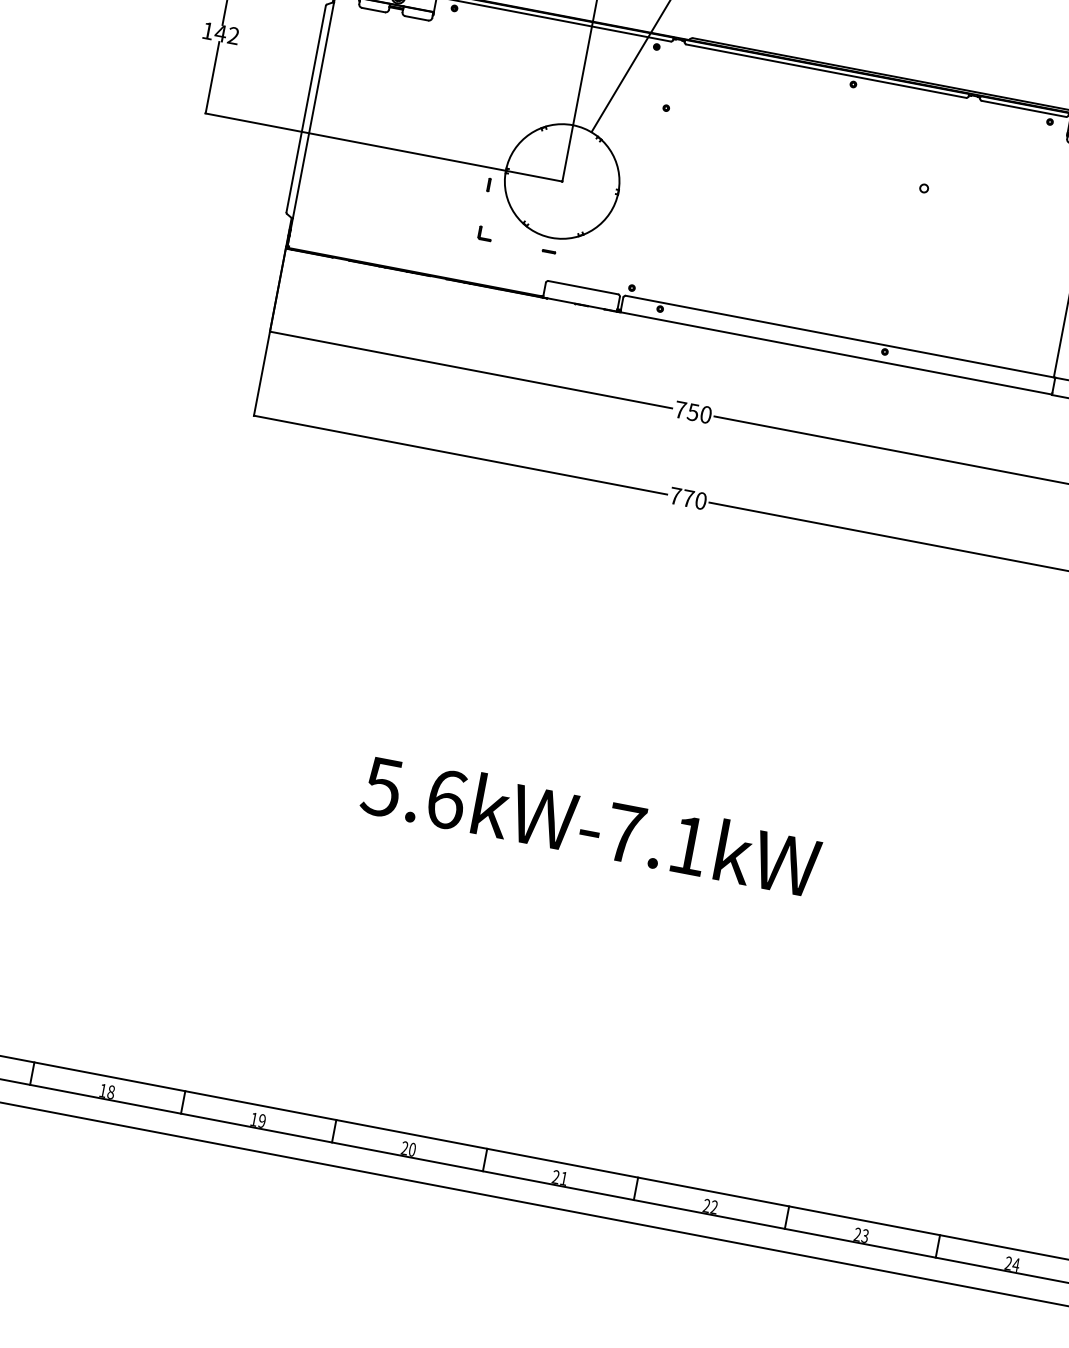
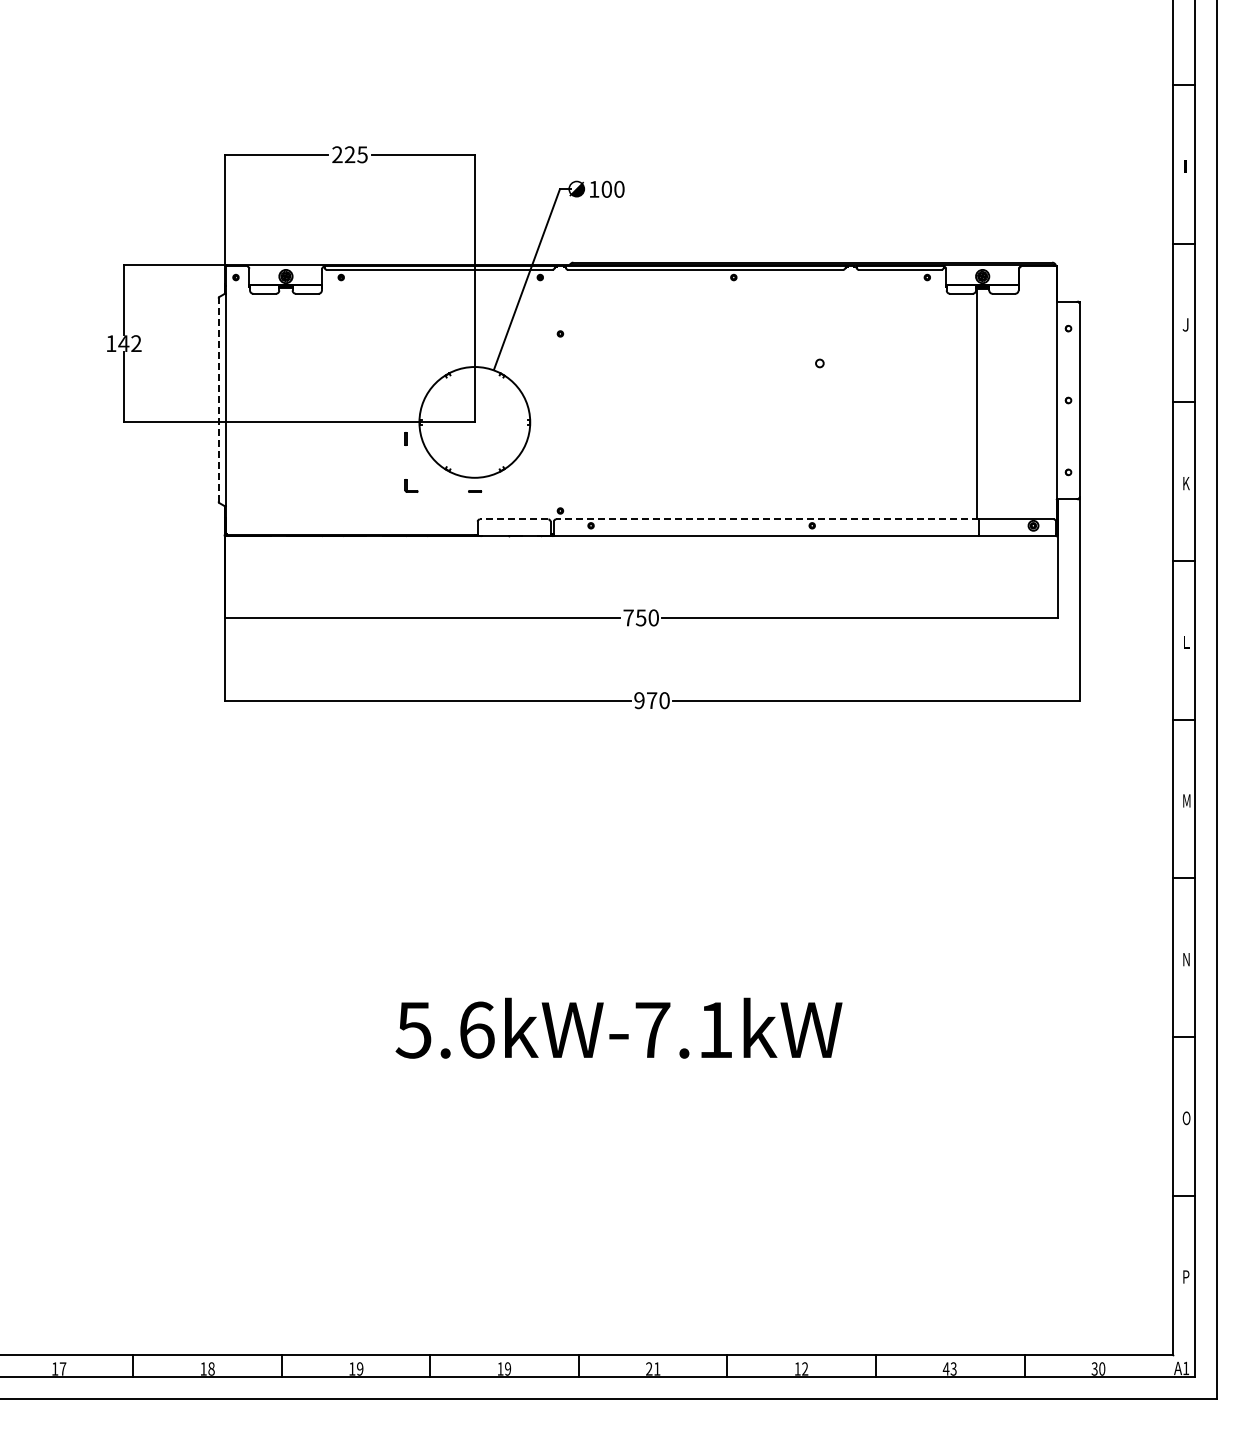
line: (305, 109) -> (218, 400), solid -> dashed
line: (582, 287) -> (513, 519), solid -> dashed
line: (839, 336) -> (766, 519), solid -> dashed
text: (675, 495) -> (639, 700), 770 -> 970
text: (408, 1148) -> (504, 1368), 20 -> 19
text: (706, 1205) -> (797, 1368), 22 -> 12
text: (857, 1234) -> (945, 1368), 23 -> 43
text: (1012, 1263) -> (1098, 1368), 24 -> 30

